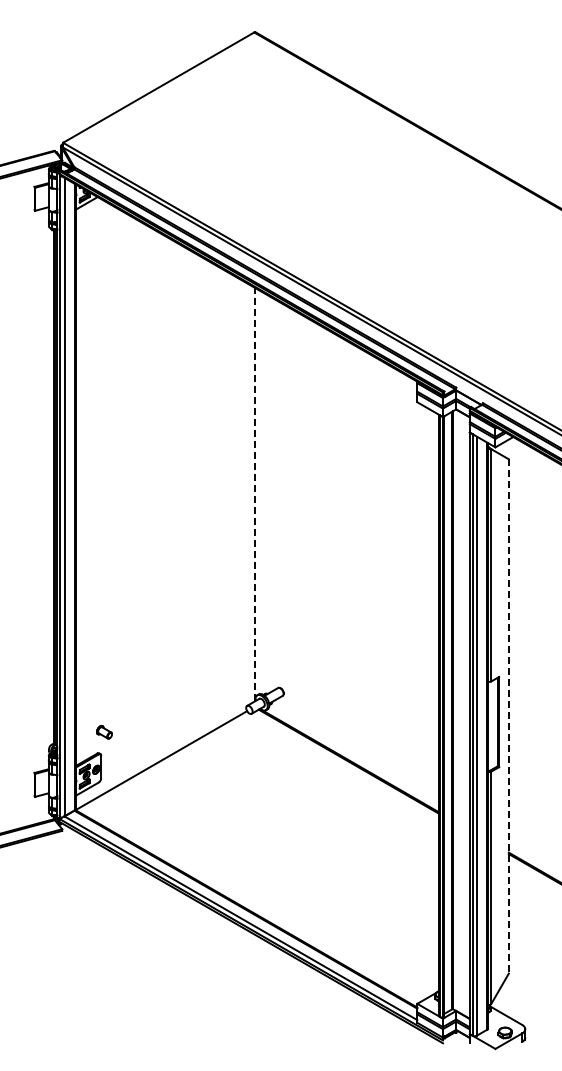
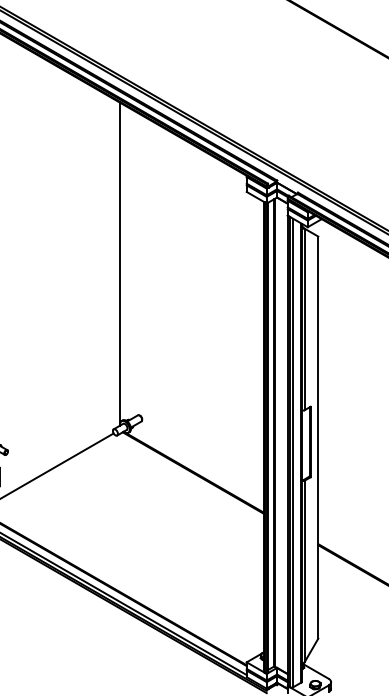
line: (254, 494) -> (119, 264), dashed -> solid
line: (508, 716) -> (318, 437), dashed -> solid

